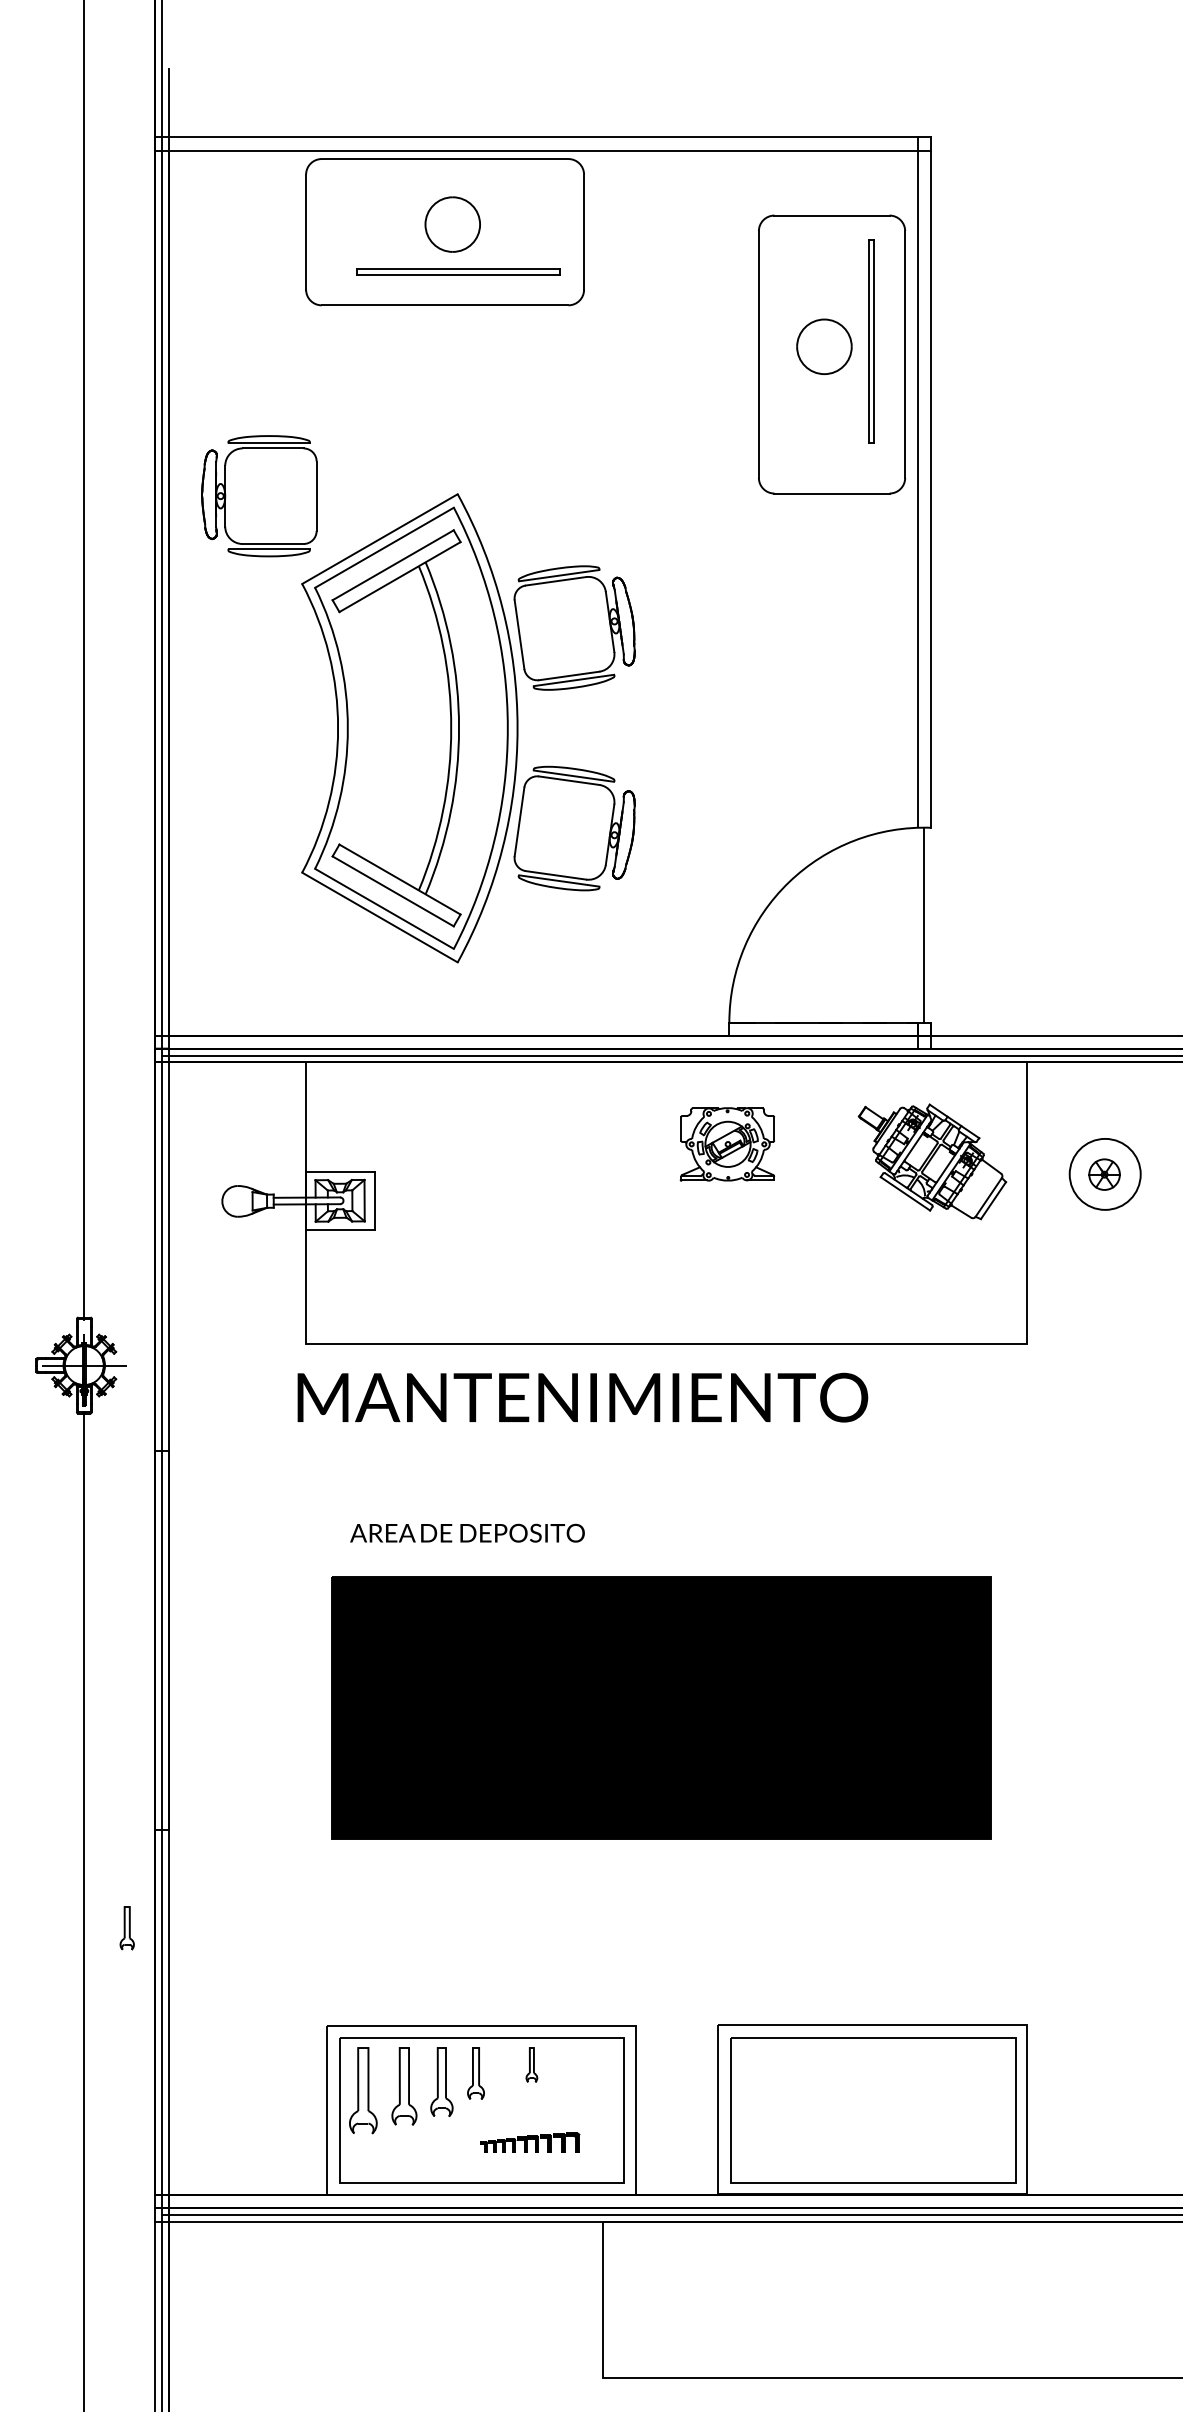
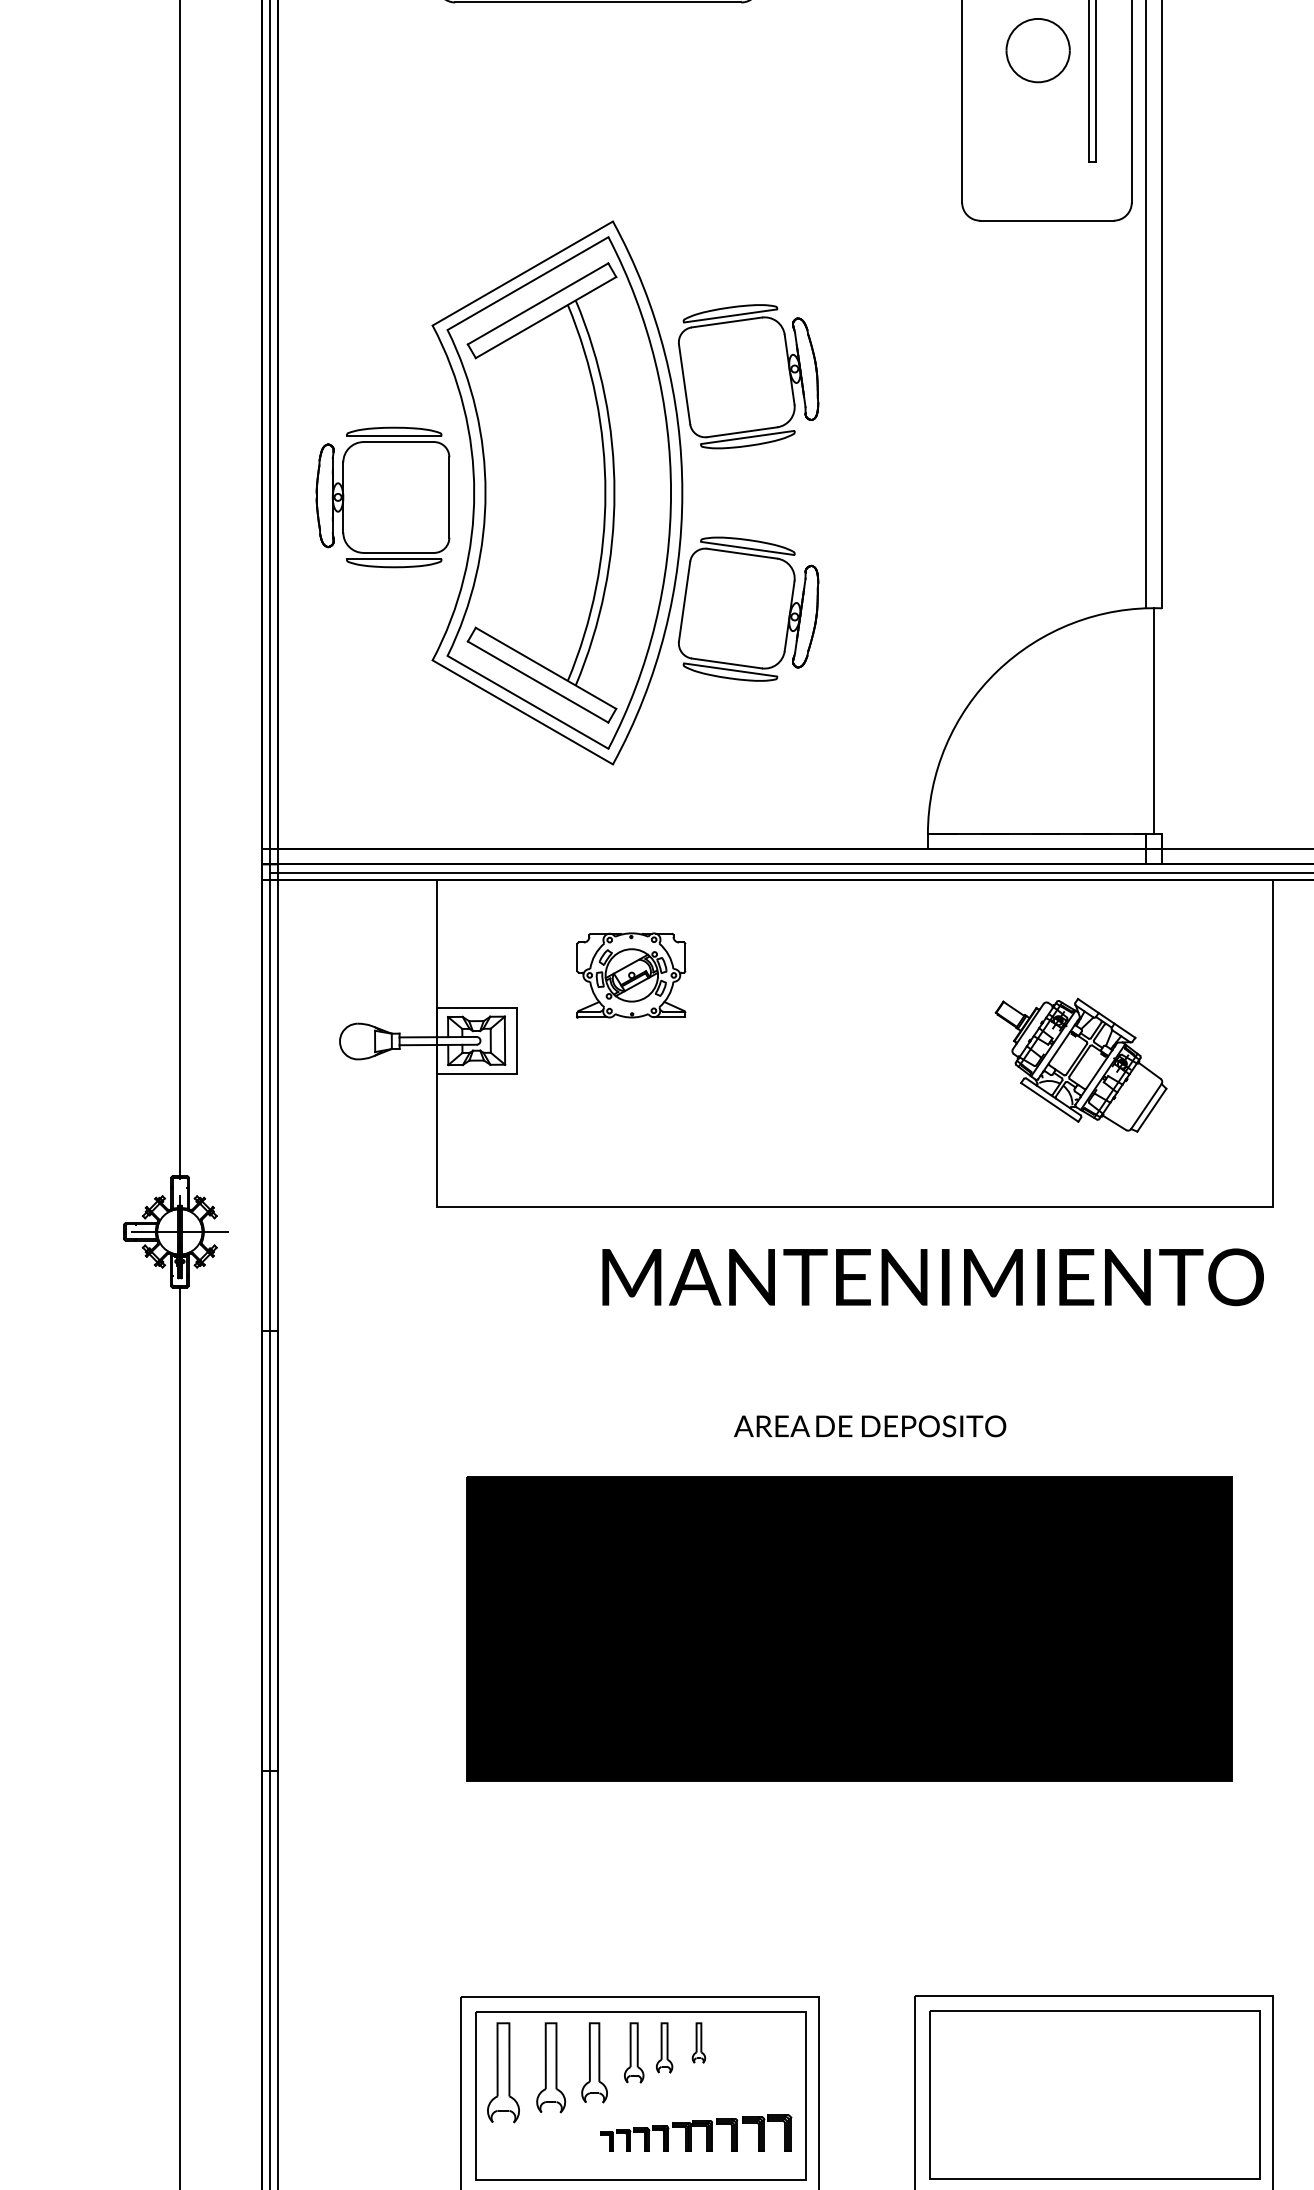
part: (259, 496) -> (383, 497), moved
part: (727, 1144) -> (631, 975), moved
part: (932, 1161) -> (1081, 1064), moved
text: (582, 1397) -> (932, 1277), moved
text: (467, 1532) -> (870, 1425), moved
part: (126, 1928) -> (663, 2048), moved
part: (529, 2142) -> (696, 2132), size x1.67

